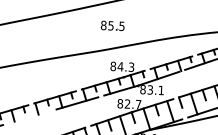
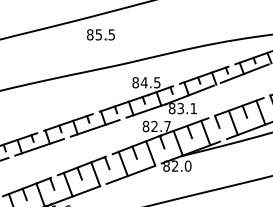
part: (112, 25) -> (100, 34), moved
text: (131, 67) -> (157, 82), 84.3 -> 84.5
line: (29, 117) -> (39, 147), added

